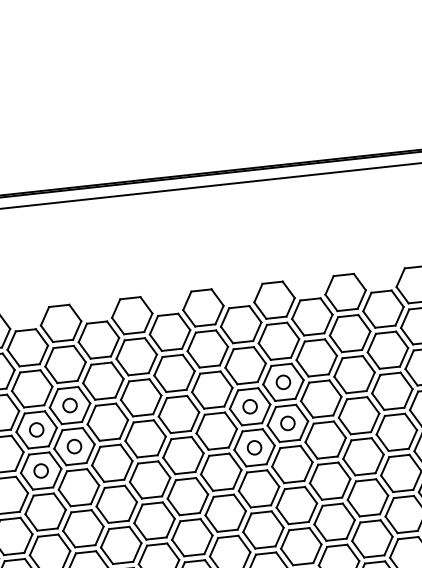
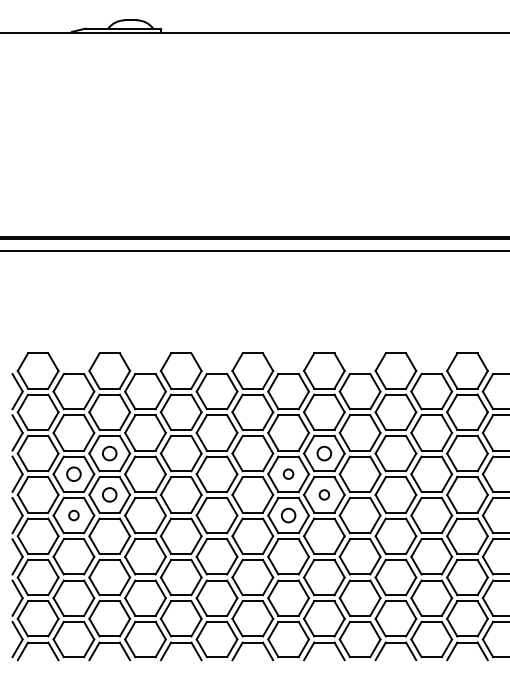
circle: (249, 406) -> (288, 473), size x0.7
circle: (287, 423) -> (324, 494), size x0.7
circle: (40, 470) -> (73, 515), size x0.7

